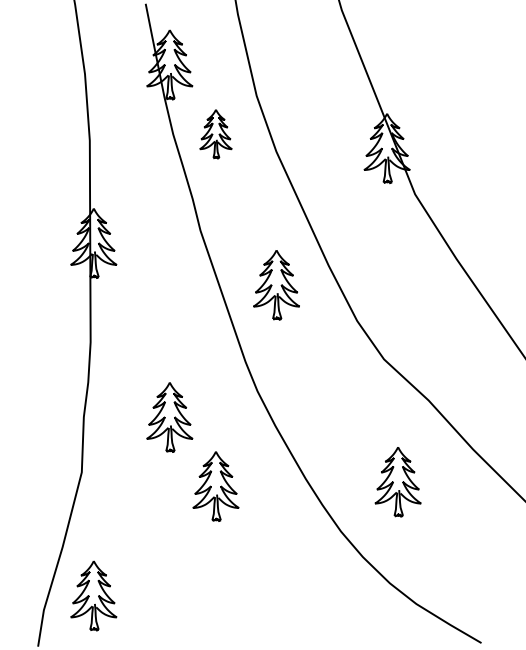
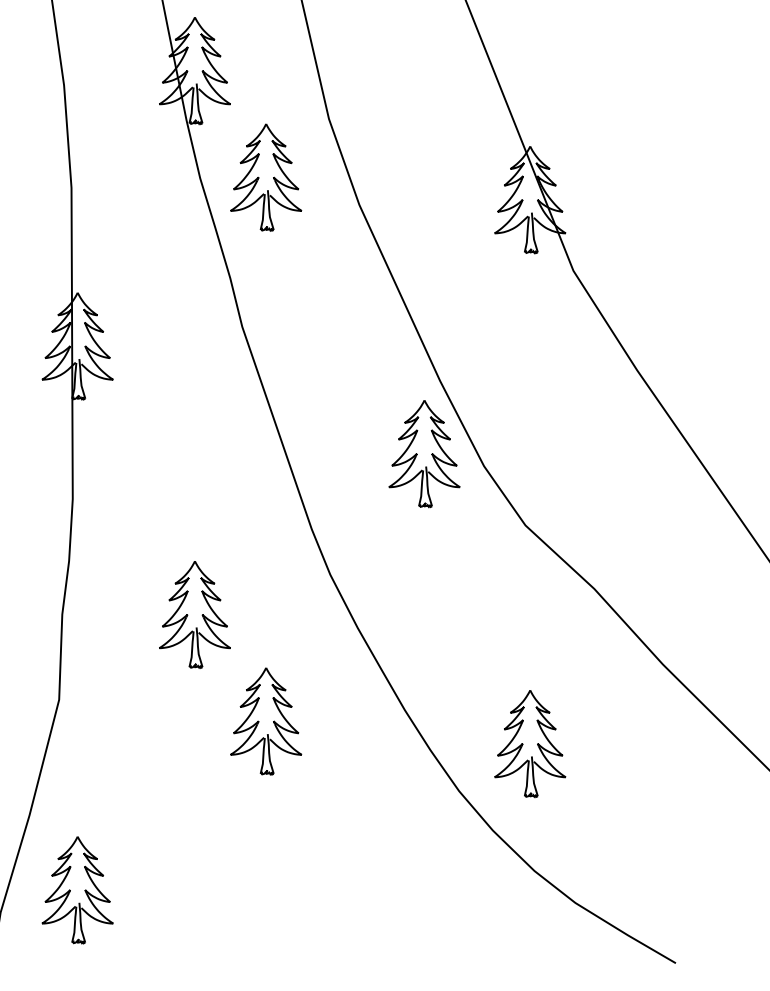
part: (215, 134) -> (265, 178), size x1.43
part: (276, 285) -> (424, 454), moved
part: (397, 482) -> (529, 744), moved

